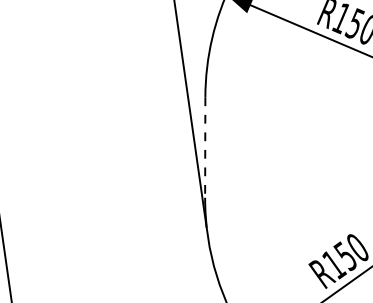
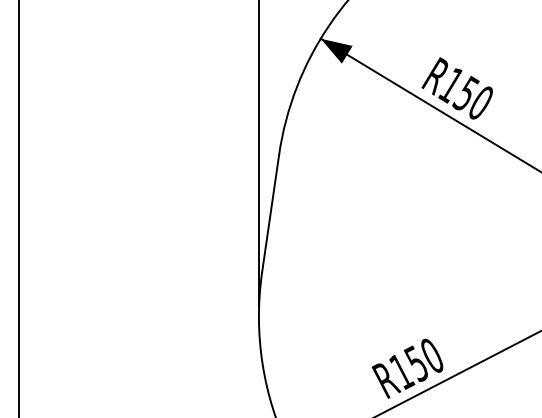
line: (205, 147) -> (270, 213), dashed -> solid

